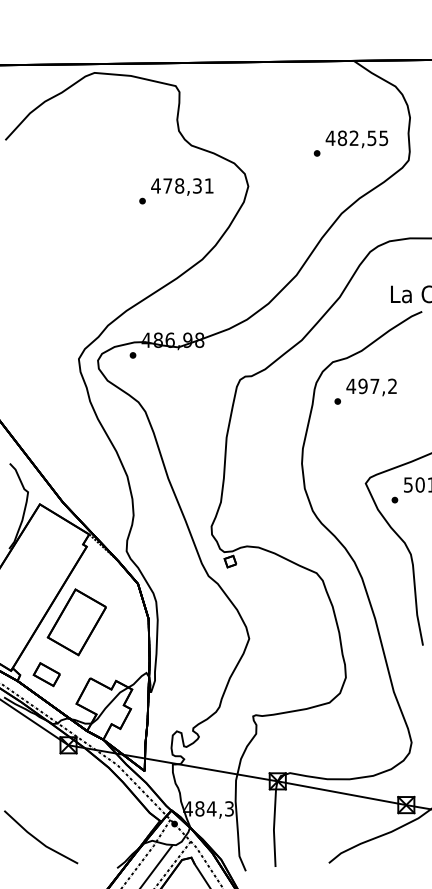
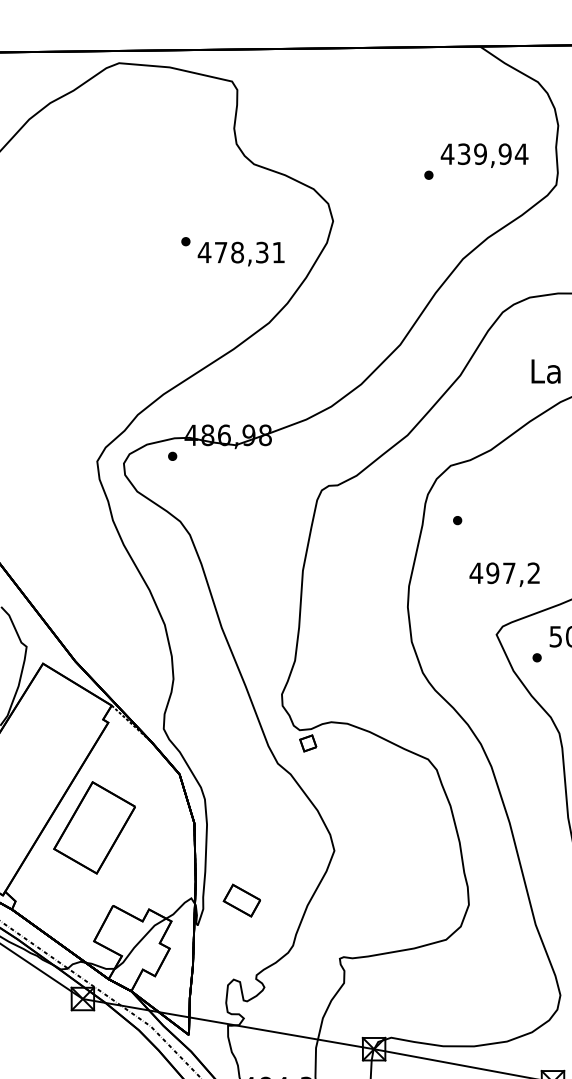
text: (362, 138) -> (492, 154), 482,55 -> 439,94
text: (182, 186) -> (241, 253), moved
text: (371, 387) -> (504, 574), moved
part: (46, 674) -> (241, 900), moved

